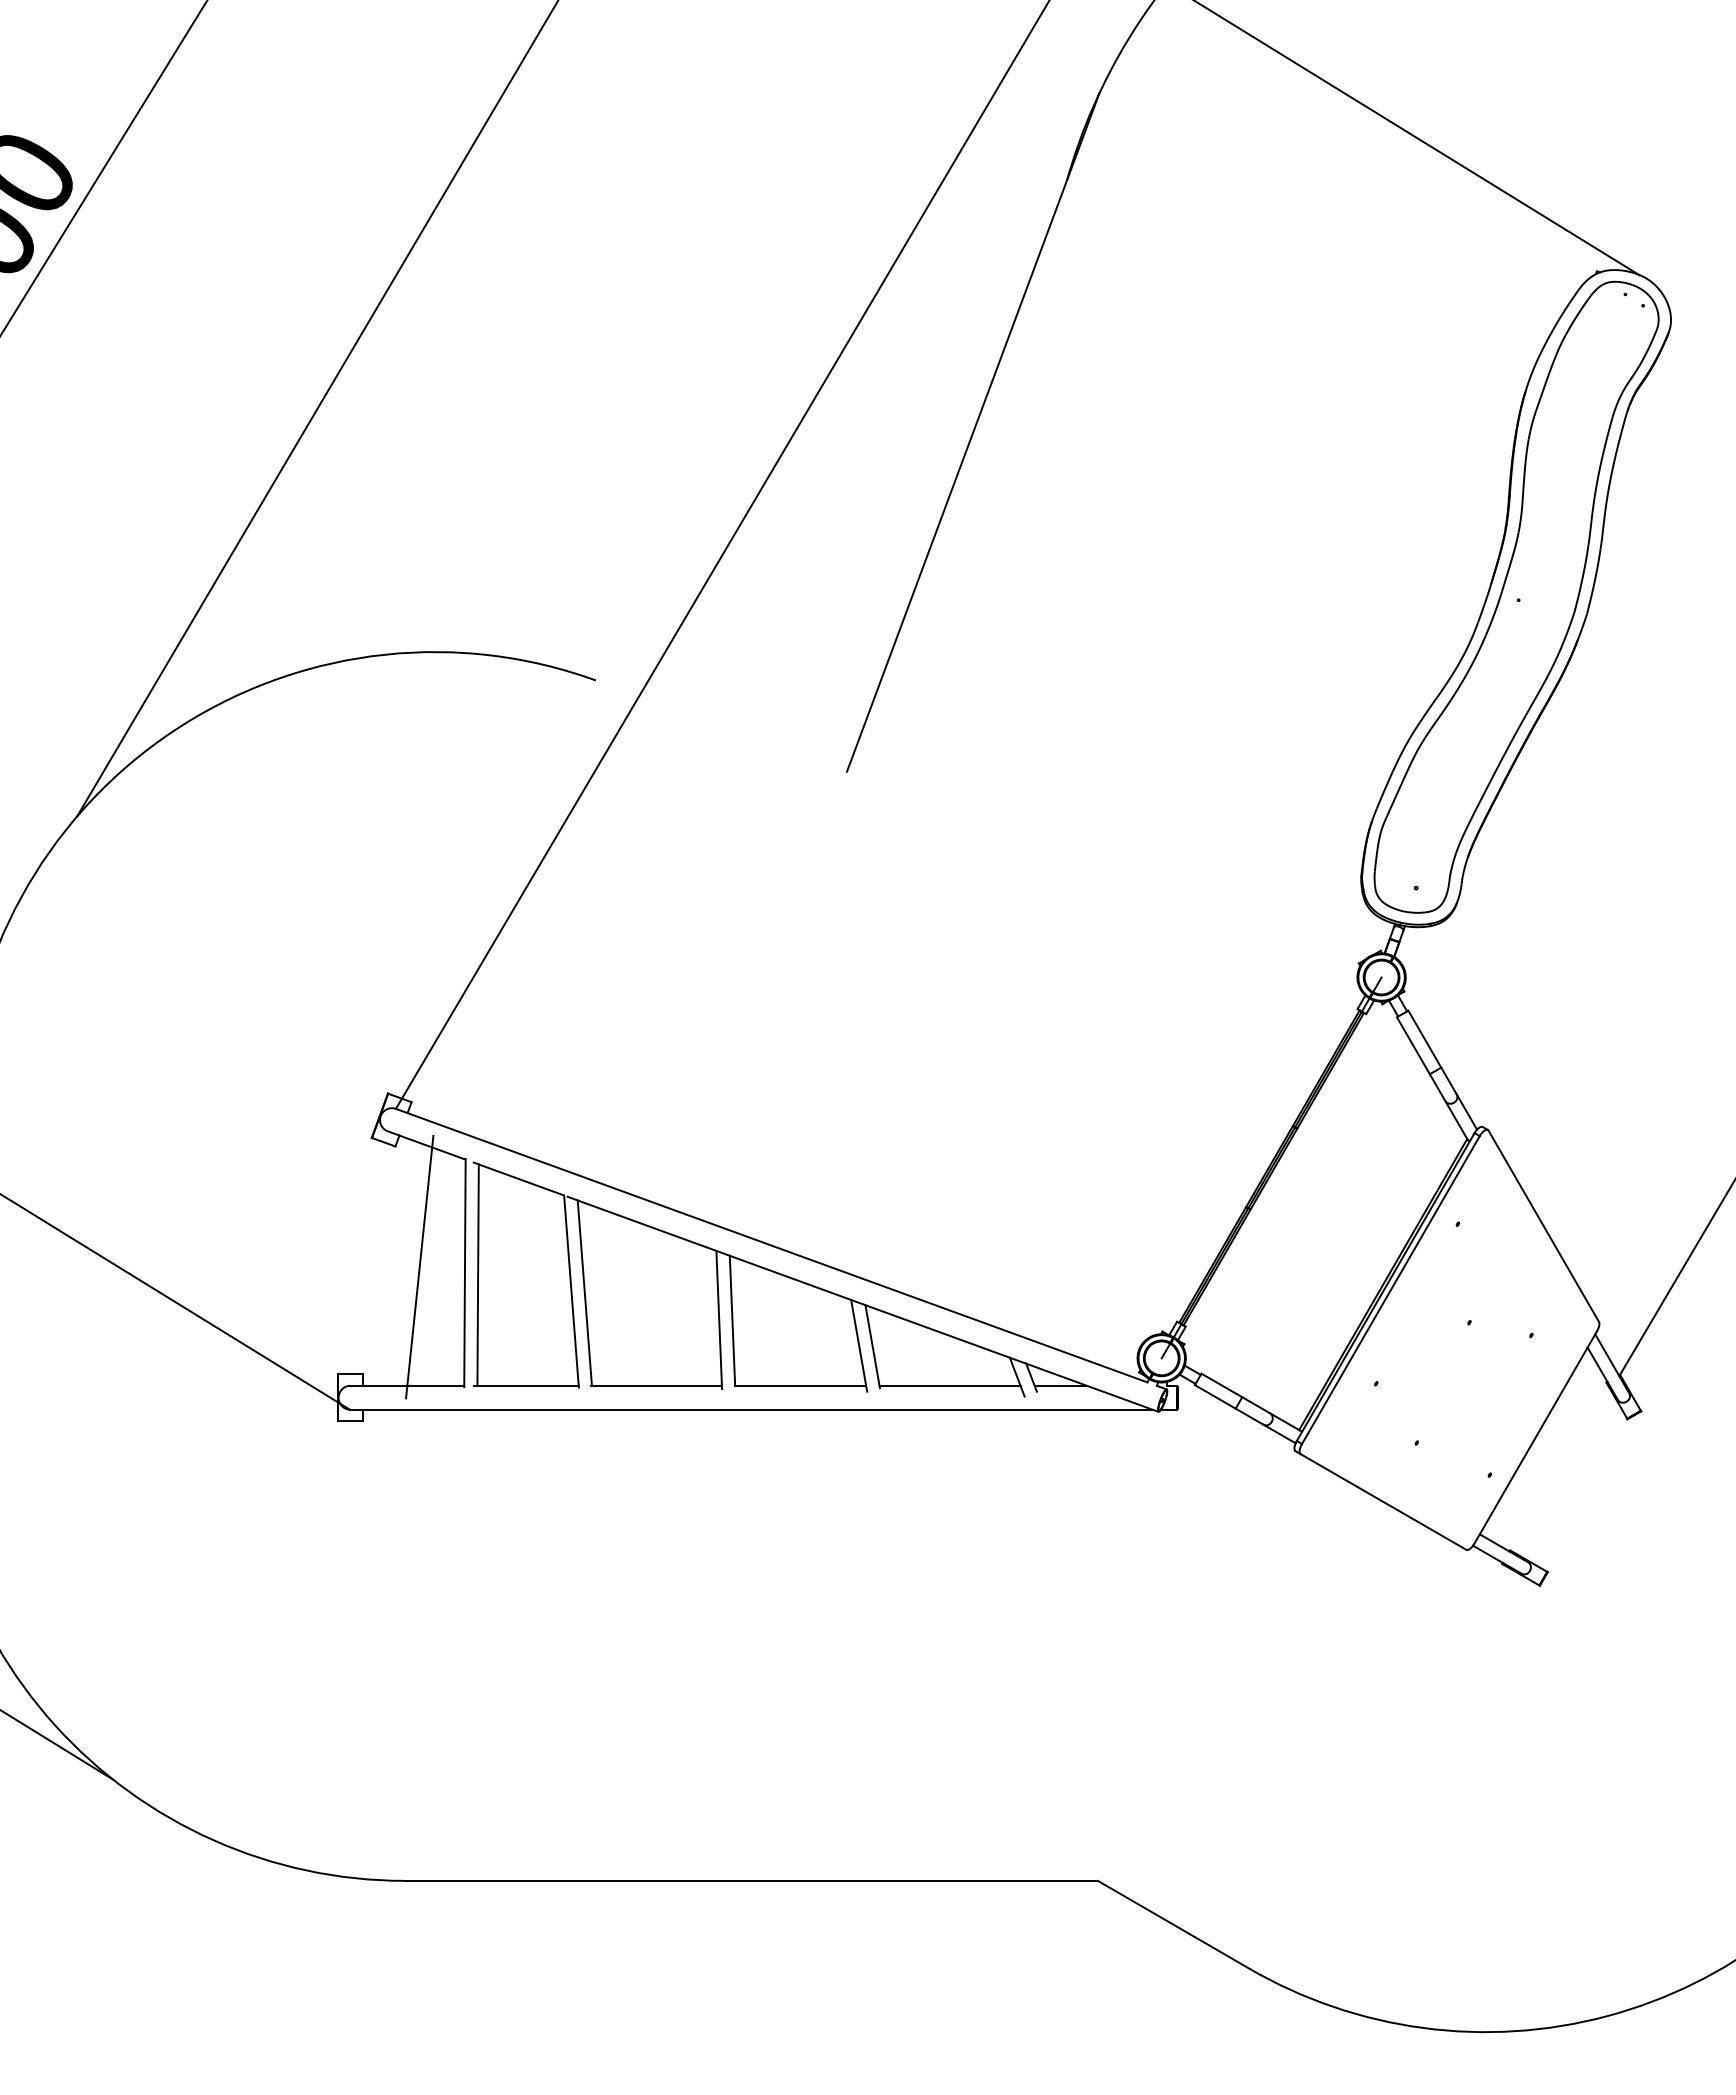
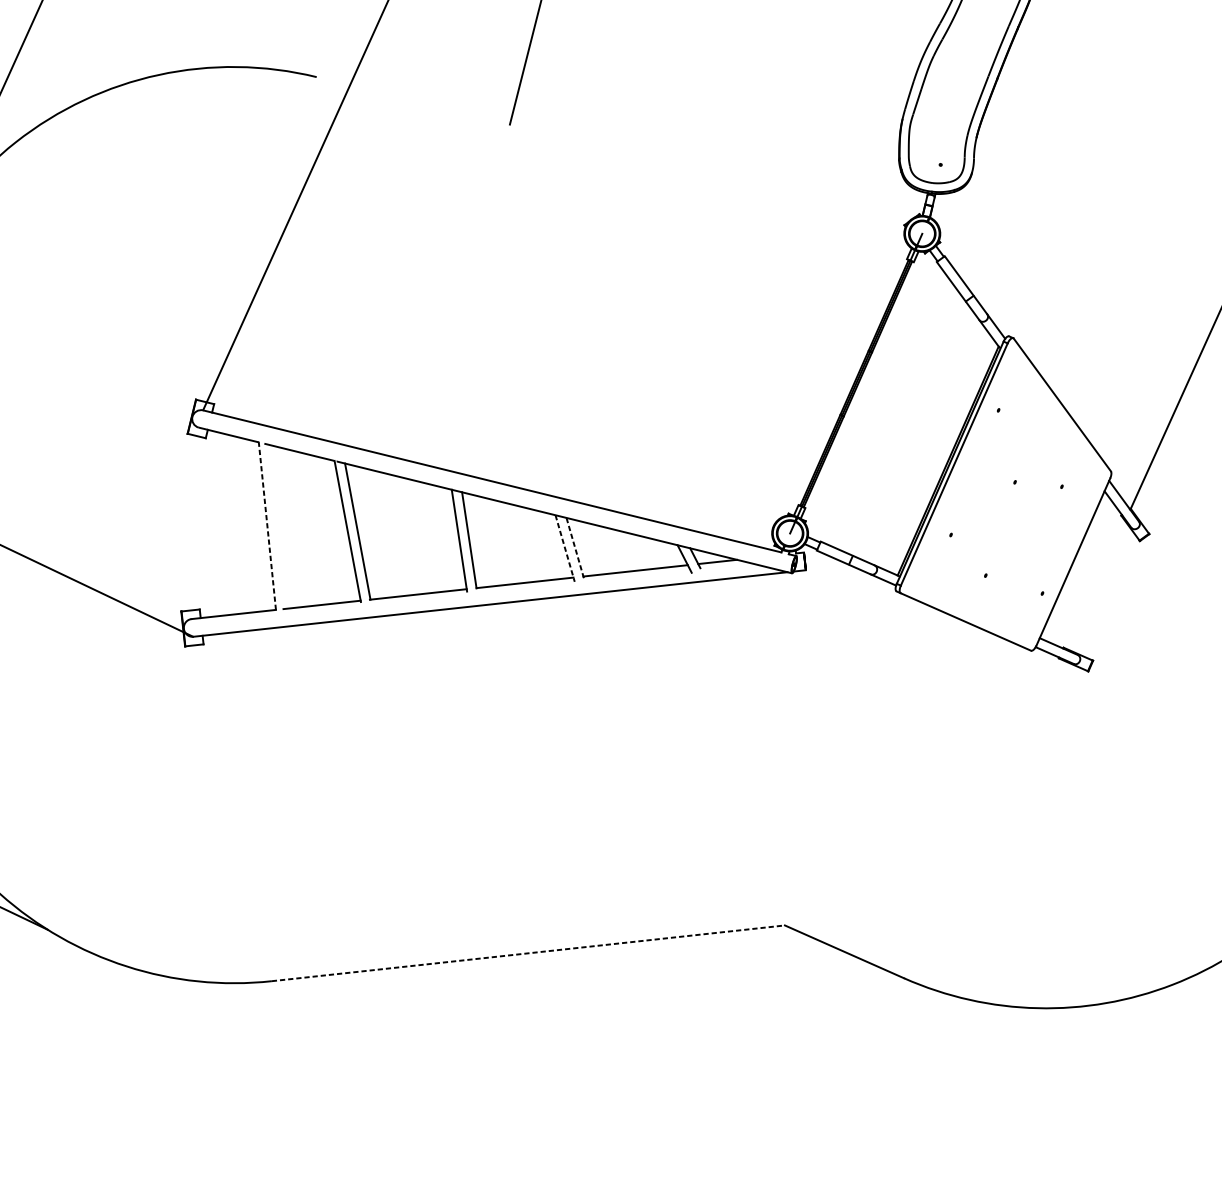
line: (419, 1266) -> (233, 525), removed
line: (464, 1273) -> (267, 526), solid -> dashed
line: (477, 1274) -> (276, 526), removed
line: (859, 1345) -> (565, 548), solid -> dashed
line: (872, 1346) -> (575, 547), solid -> dashed
line: (751, 1880) -> (528, 953), solid -> dashed

